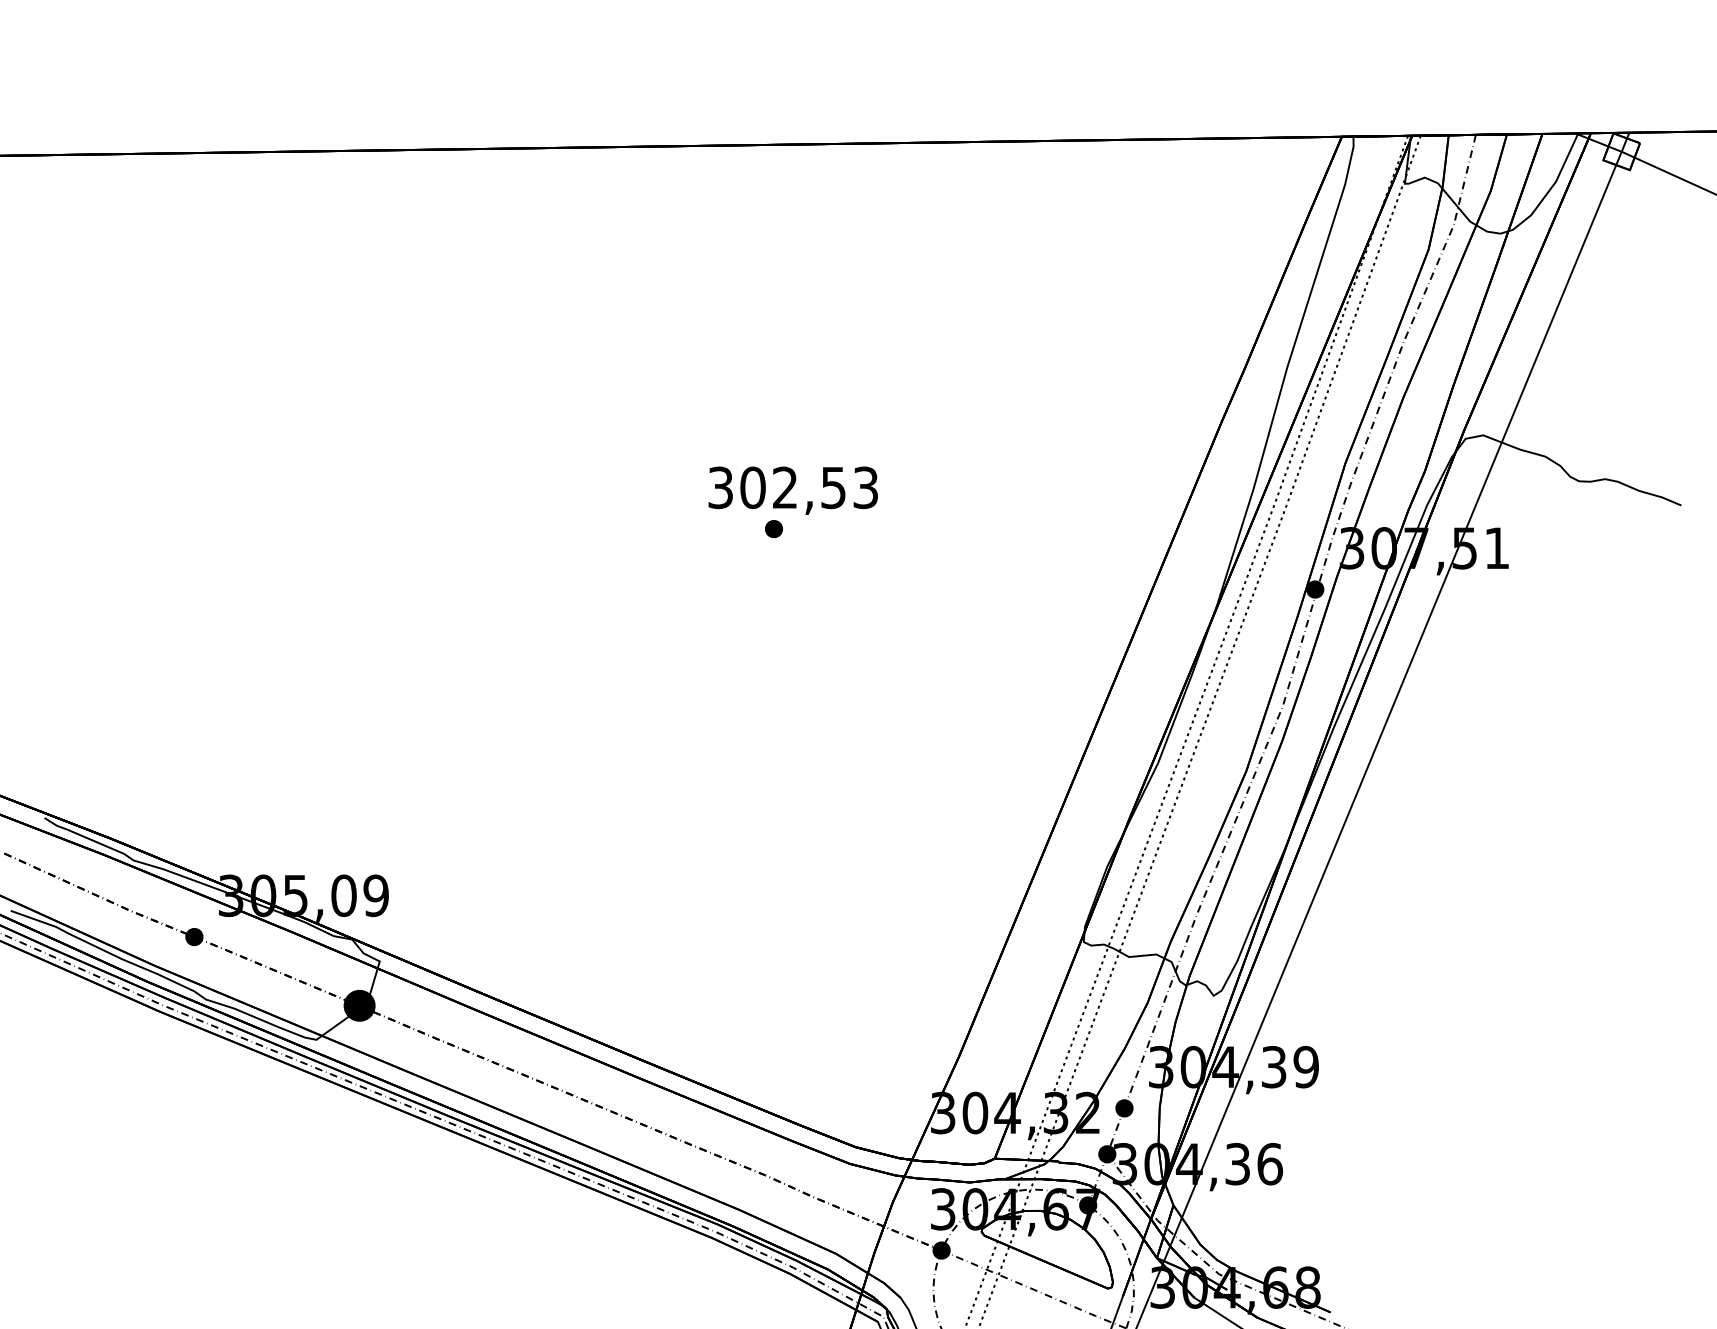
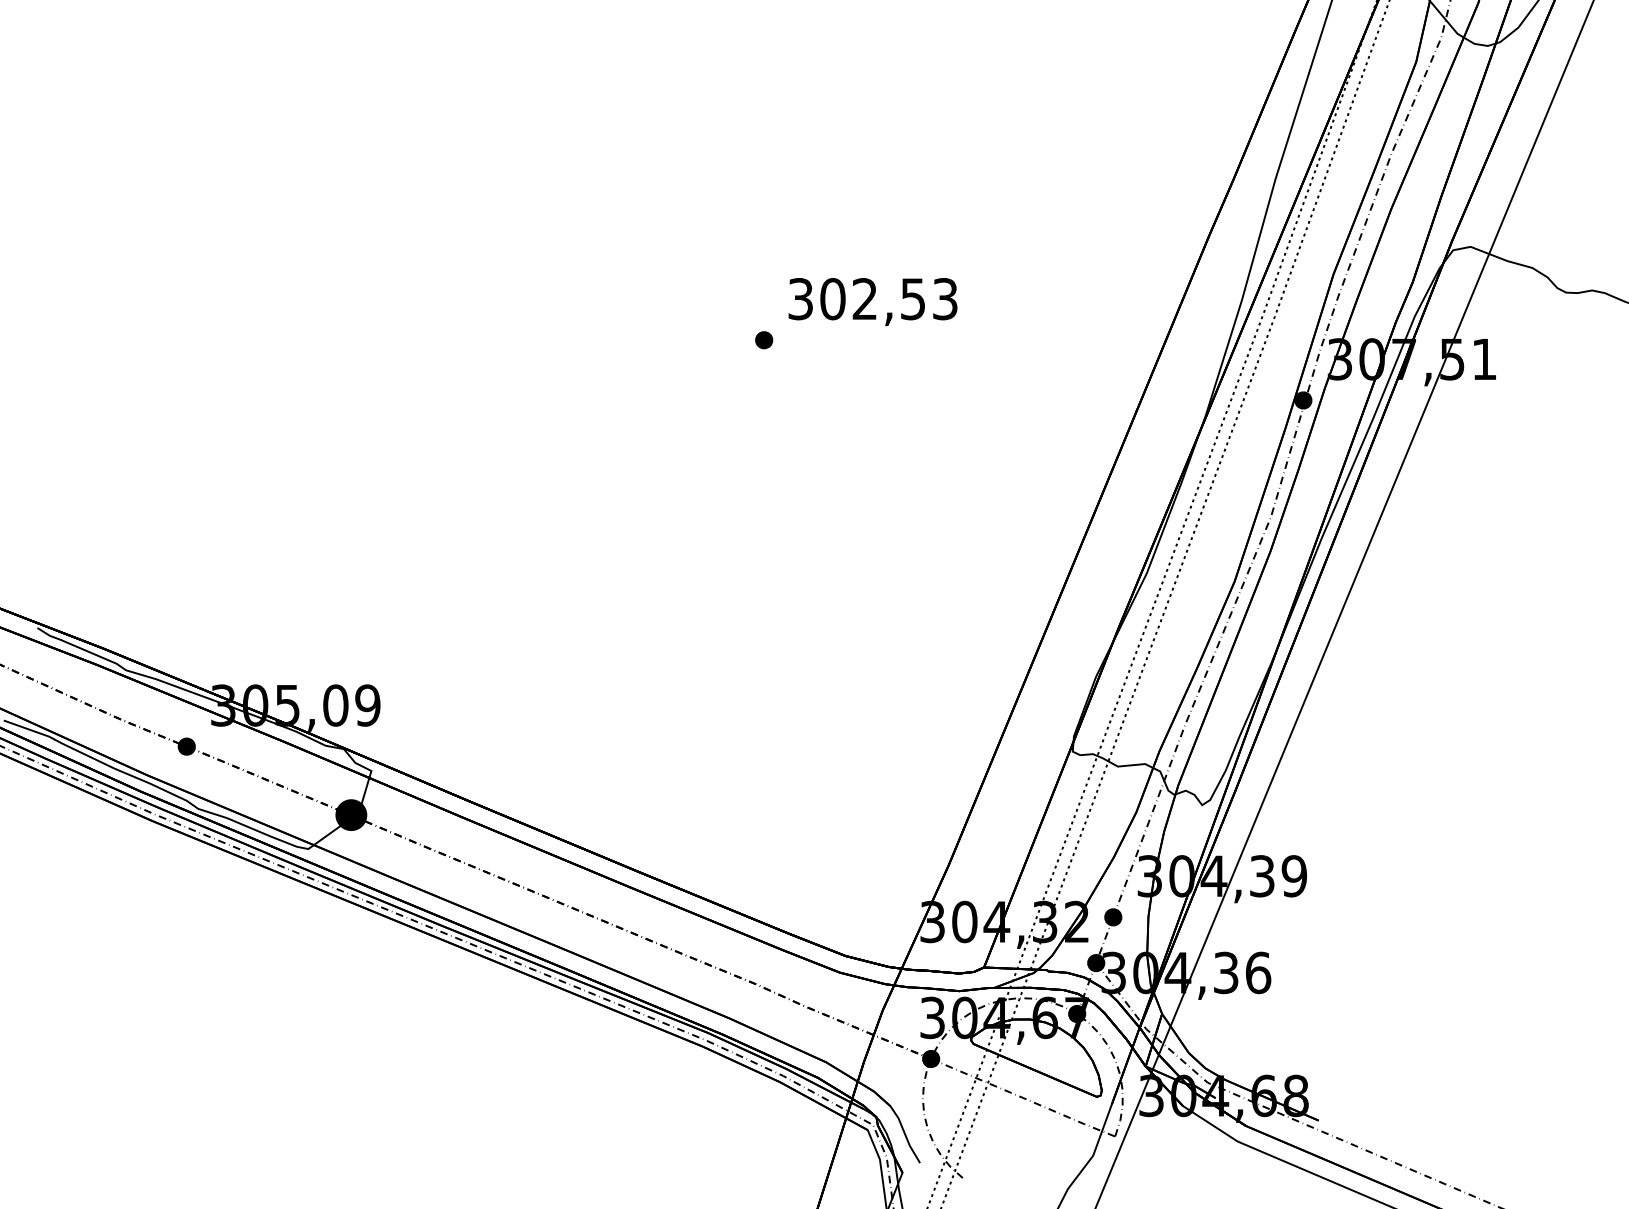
text: (792, 490) -> (872, 301), moved

